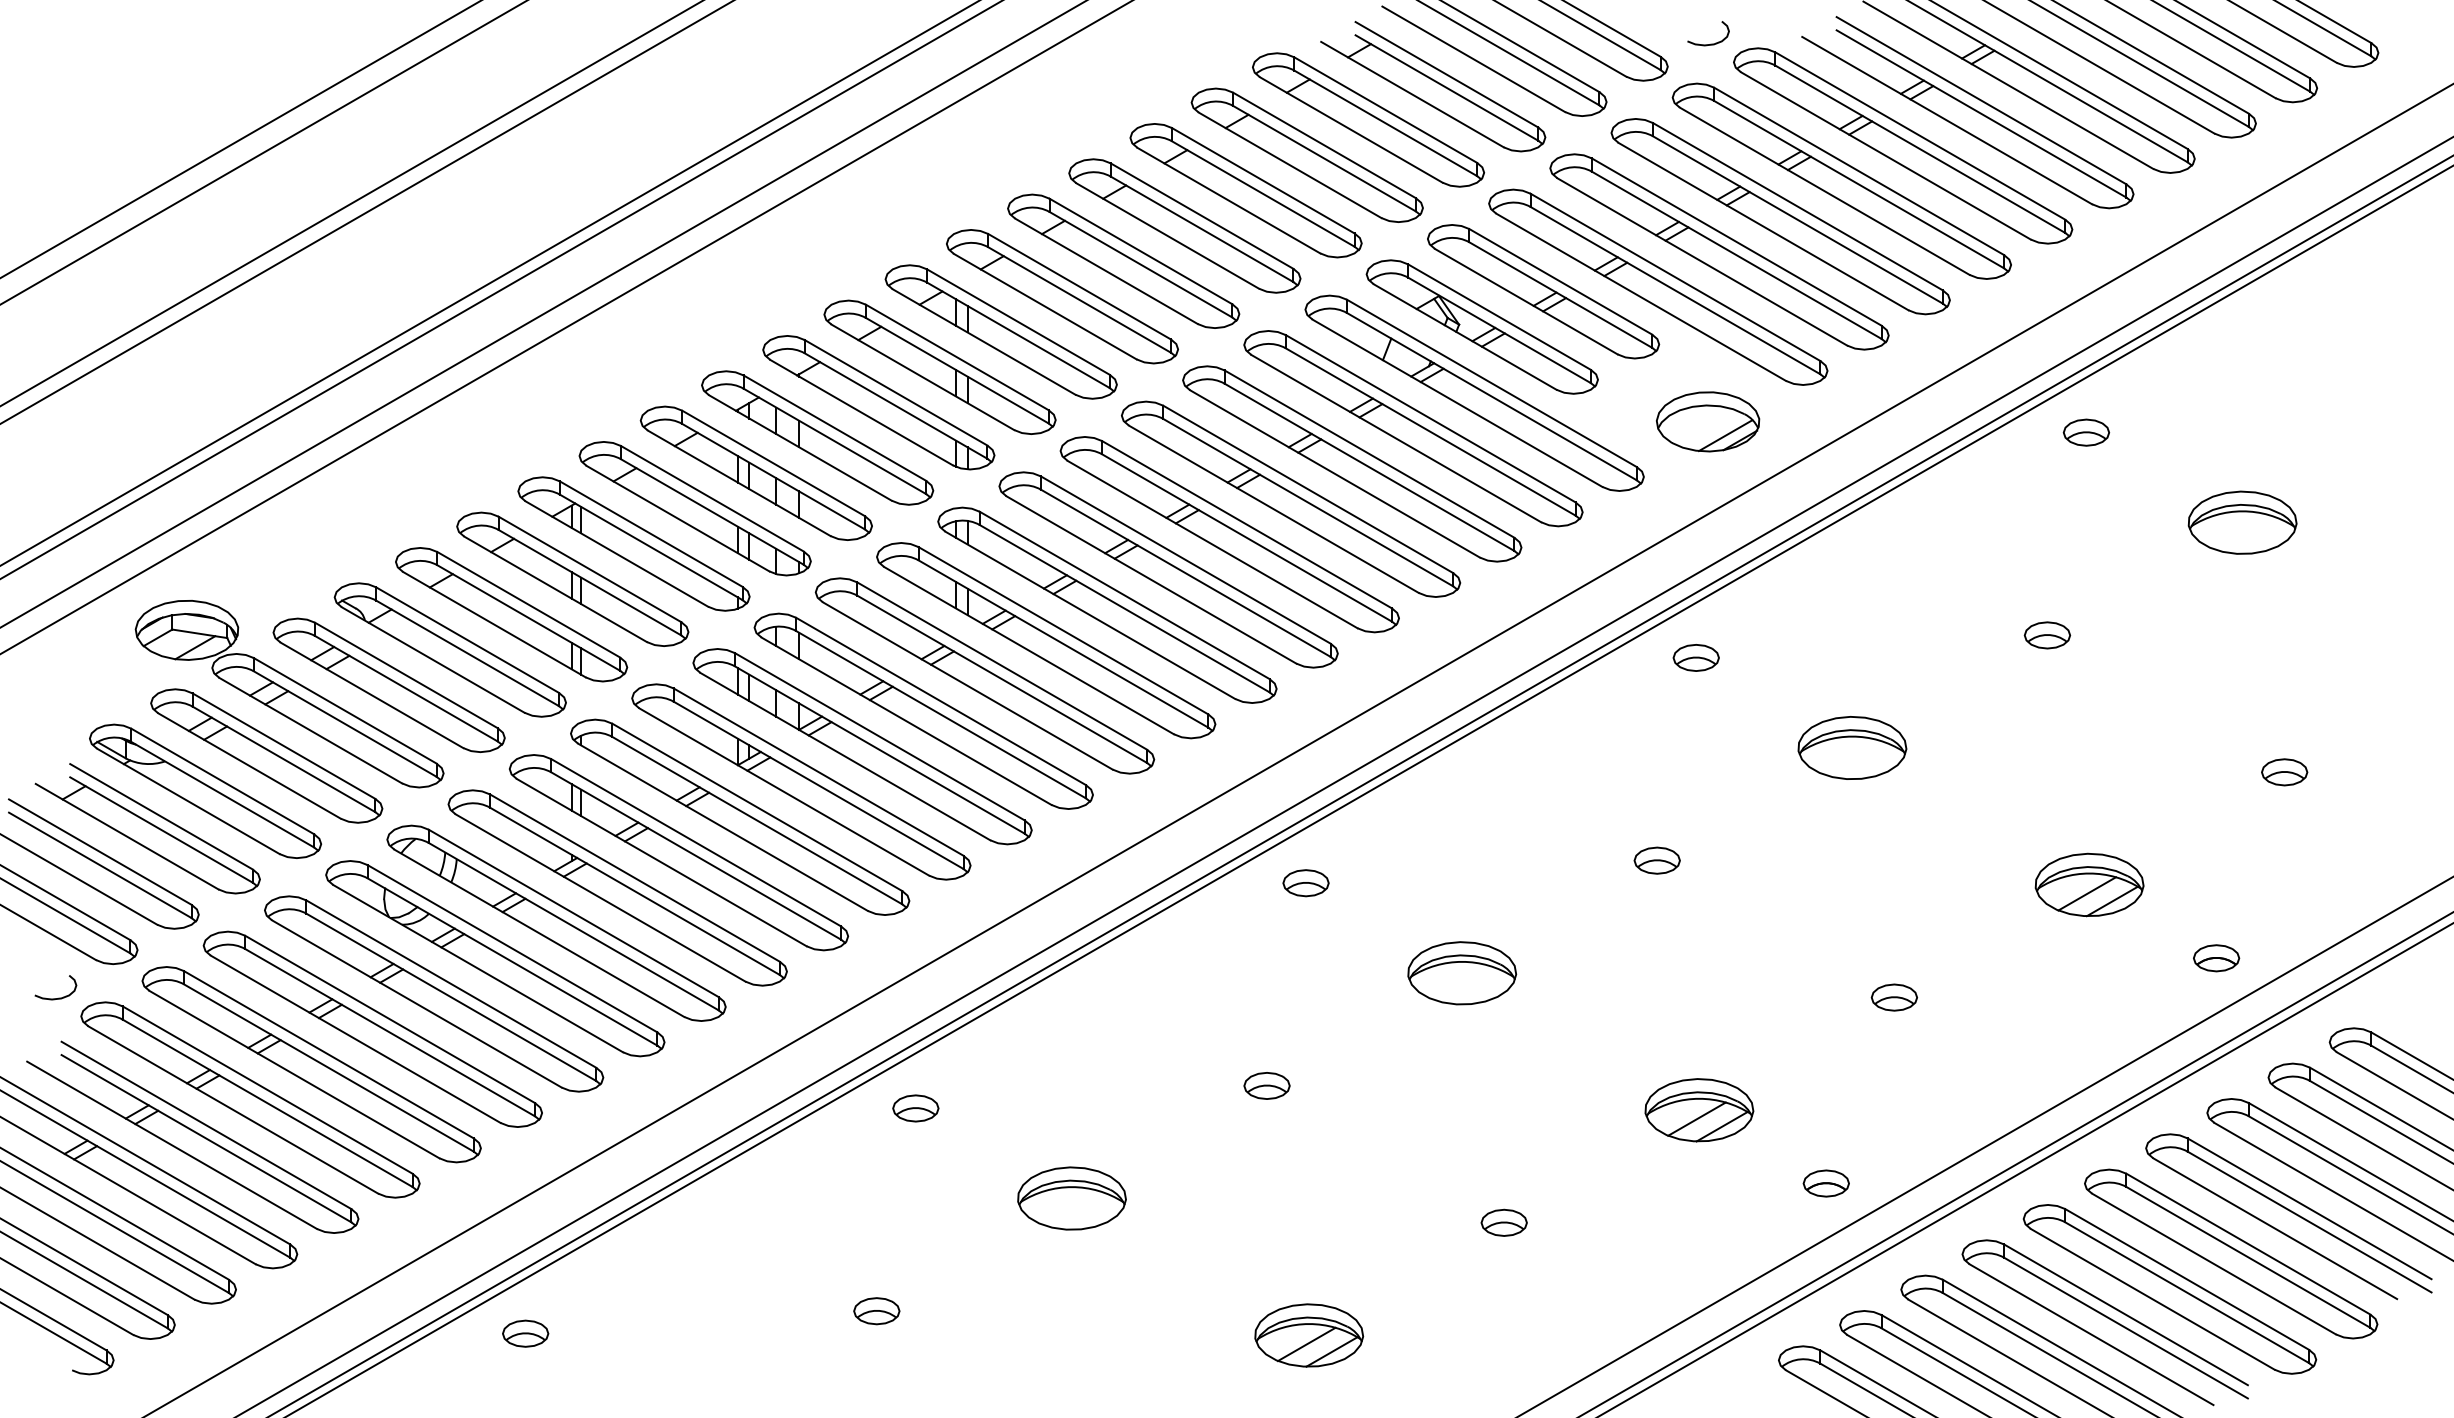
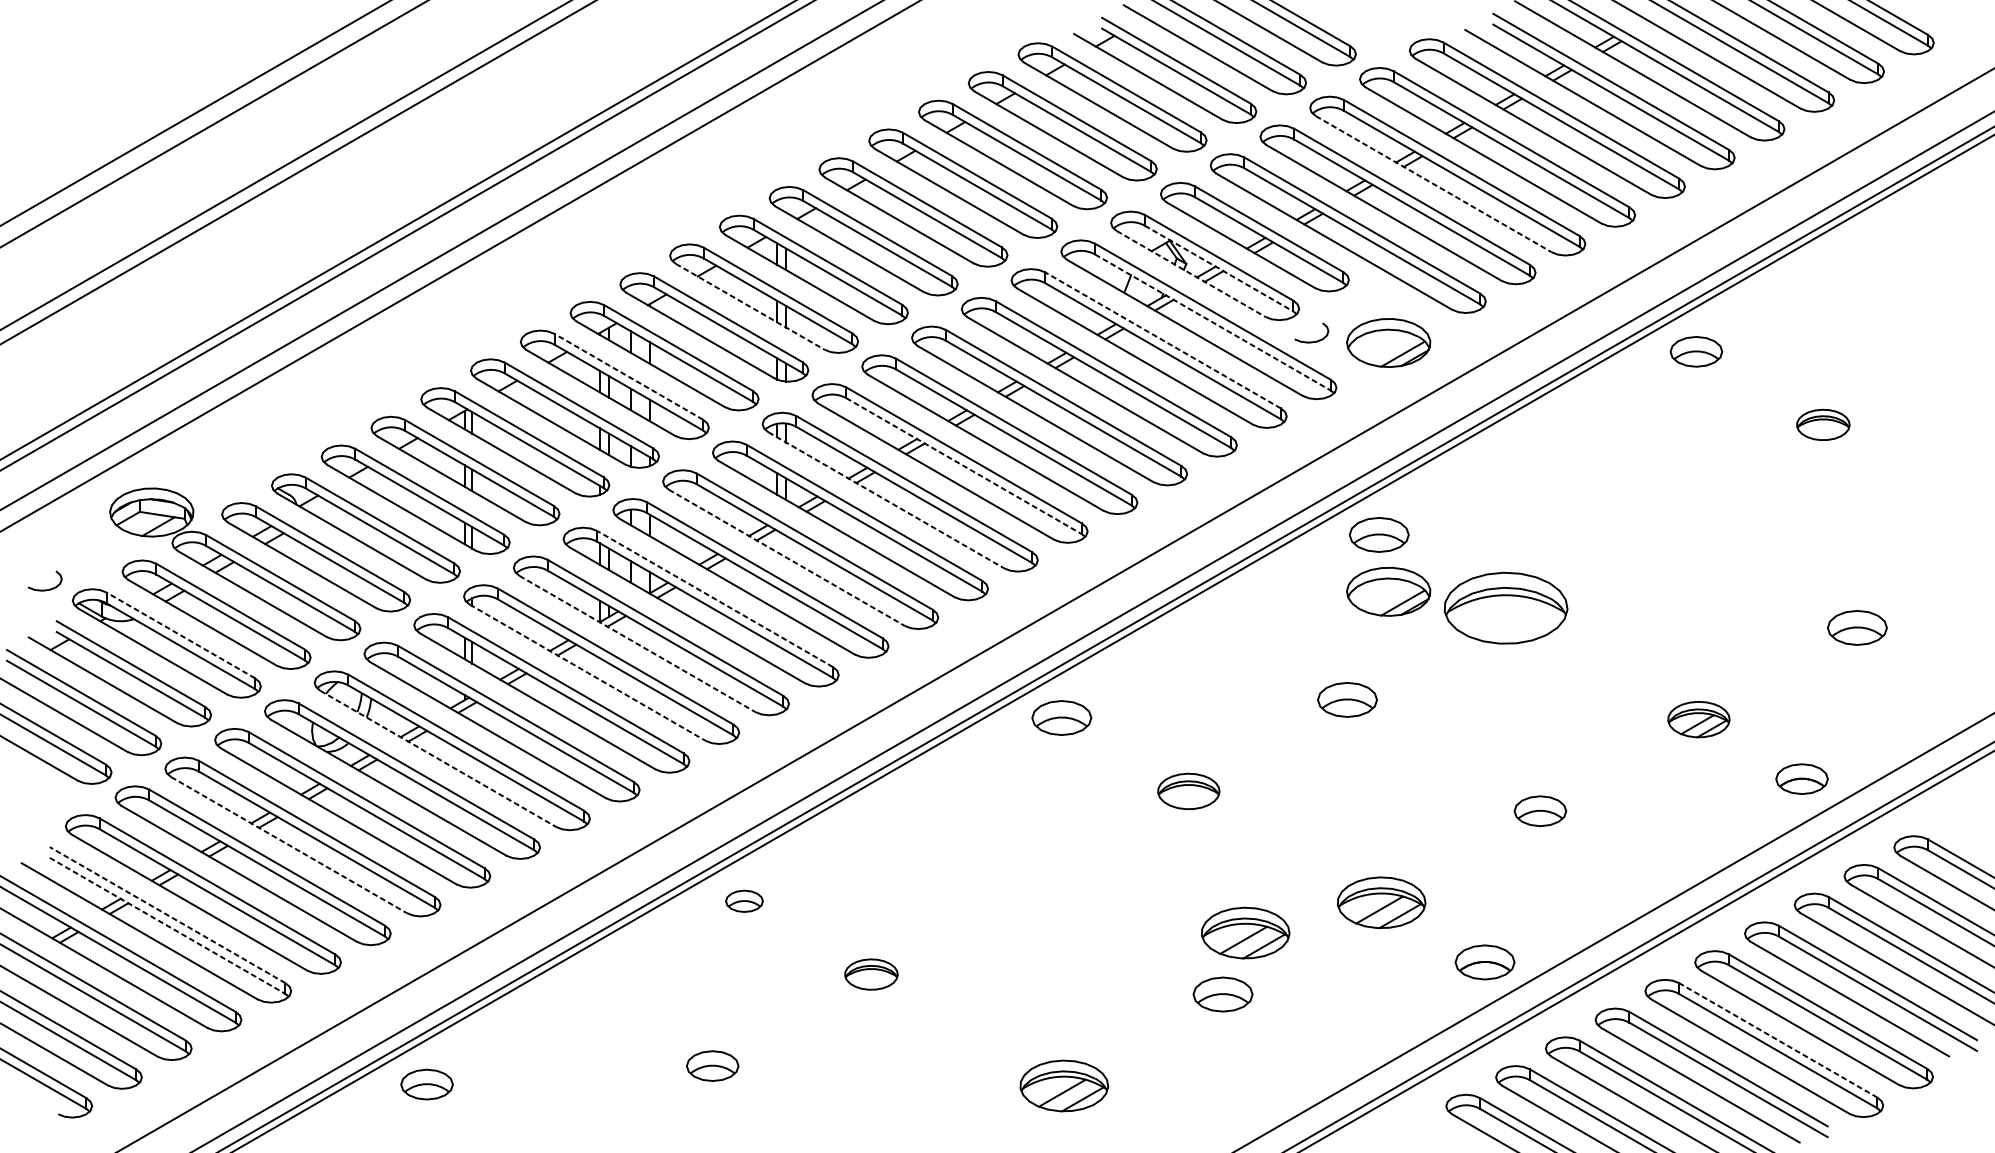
curve: (1710, 43) -> (1313, 341), moved
line: (1763, 226) -> (1433, 184), solid -> dashed
line: (1499, 330) -> (1219, 268), solid -> dashed
line: (1465, 337) -> (1191, 274), solid -> dashed
line: (923, 377) -> (750, 306), solid -> dashed
line: (1492, 396) -> (1213, 322), solid -> dashed
line: (1430, 418) -> (1162, 340), solid -> dashed
part: (2086, 432) -> (1696, 351), size x1.4
line: (773, 463) -> (628, 376), solid -> dashed
part: (2242, 522) -> (1823, 424), size x0.6
line: (1186, 573) -> (964, 466), solid -> dashed
line: (1090, 615) -> (886, 500), solid -> dashed
part: (2047, 635) -> (1664, 516), removed
part: (1695, 657) -> (1378, 534), size x1.6
line: (968, 686) -> (787, 558), solid -> dashed
part: (1708, 727) -> (1389, 591), added
line: (879, 736) -> (714, 598), solid -> dashed
part: (1852, 747) -> (1506, 607), size x1.4
part: (2284, 772) -> (1857, 628), size x1.6
line: (222, 781) -> (180, 635), solid -> dashed
line: (784, 792) -> (637, 644), solid -> dashed
line: (723, 827) -> (588, 672), solid -> dashed
part: (1656, 860) -> (1346, 699), size x1.6
part: (1305, 883) -> (1061, 718), size x1.6
part: (2089, 884) -> (1698, 719), size x0.7
line: (539, 933) -> (438, 759), solid -> dashed
part: (2216, 958) -> (1802, 779), size x1.4
part: (1462, 973) -> (1189, 791), size x0.7
curve: (58, 997) -> (47, 589), moved
part: (1893, 997) -> (1539, 811), size x1.4
line: (356, 1039) -> (289, 845), solid -> dashed
part: (1266, 1085) -> (1029, 882), removed
line: (206, 1125) -> (167, 915), solid -> dashed
line: (206, 1138) -> (167, 925), solid -> dashed
part: (1532, 1147) -> (1245, 933), added
part: (1825, 1183) -> (1484, 962), size x1.6
part: (1071, 1198) -> (871, 974), size x0.6
part: (1503, 1222) -> (1222, 994), size x1.6
line: (2187, 1279) -> (1778, 1040), solid -> dashed
part: (876, 1311) -> (712, 1066), size x1.4
part: (525, 1333) -> (427, 1084), size x1.4

